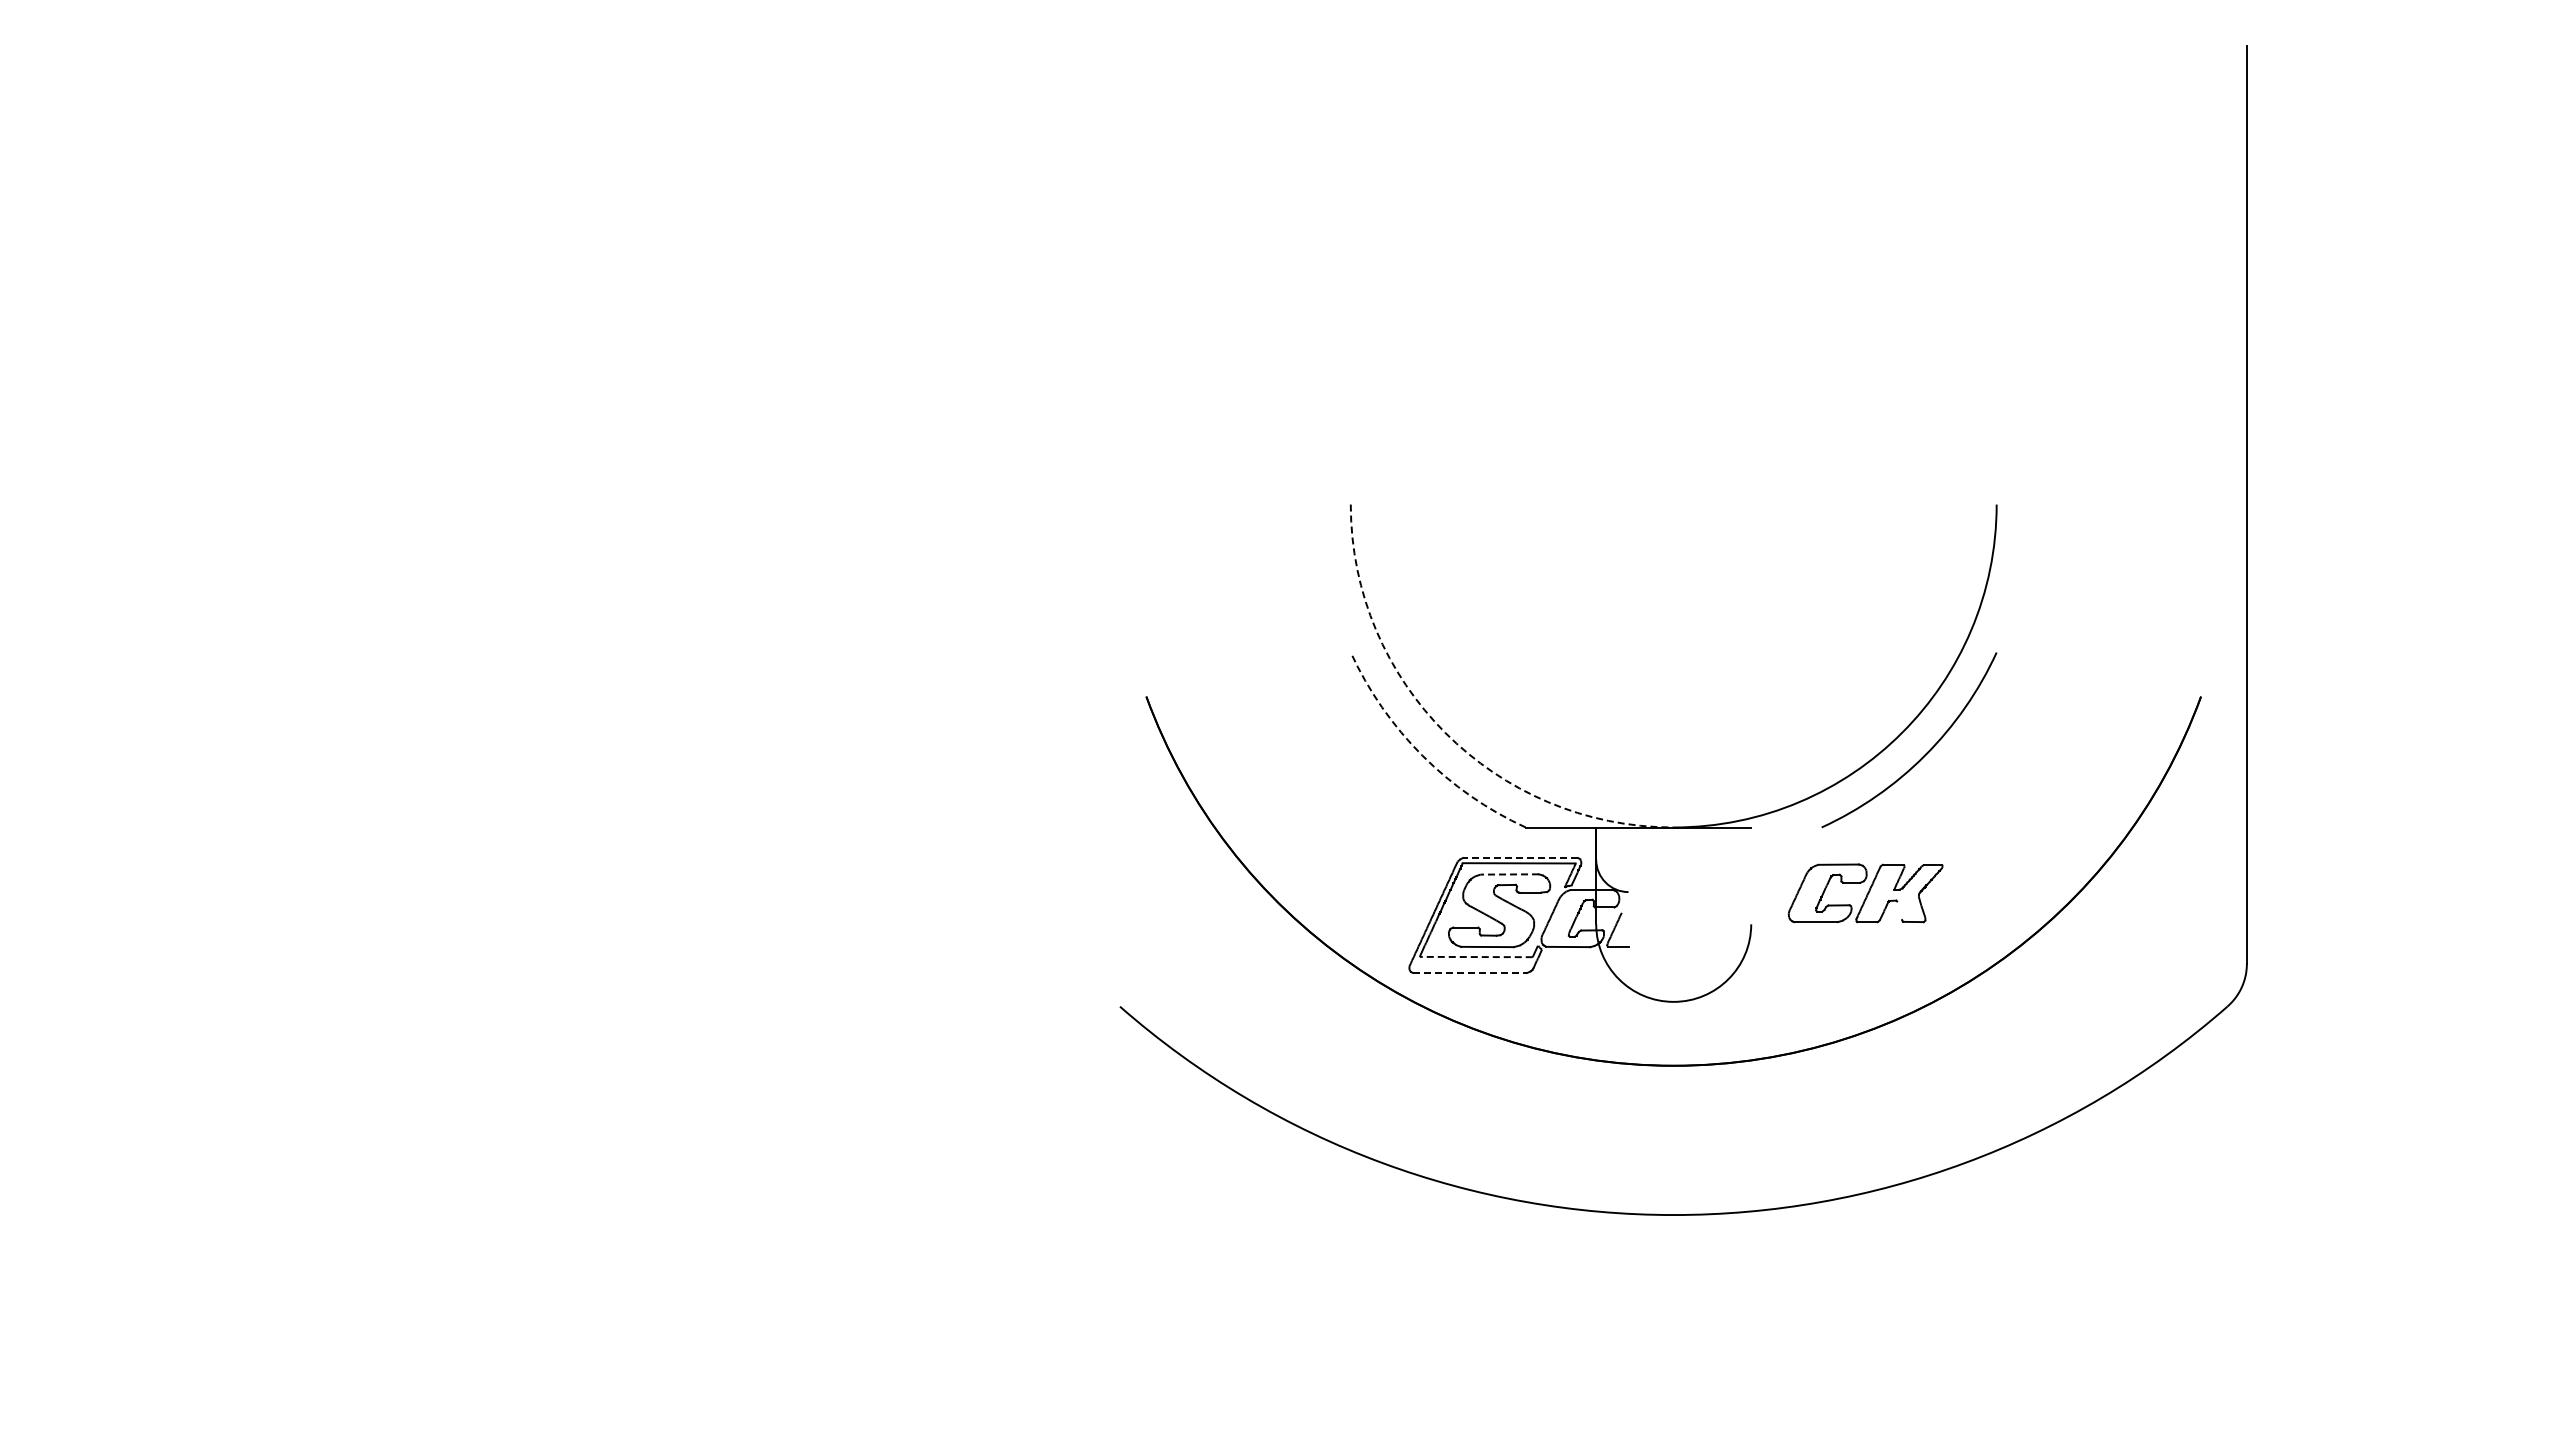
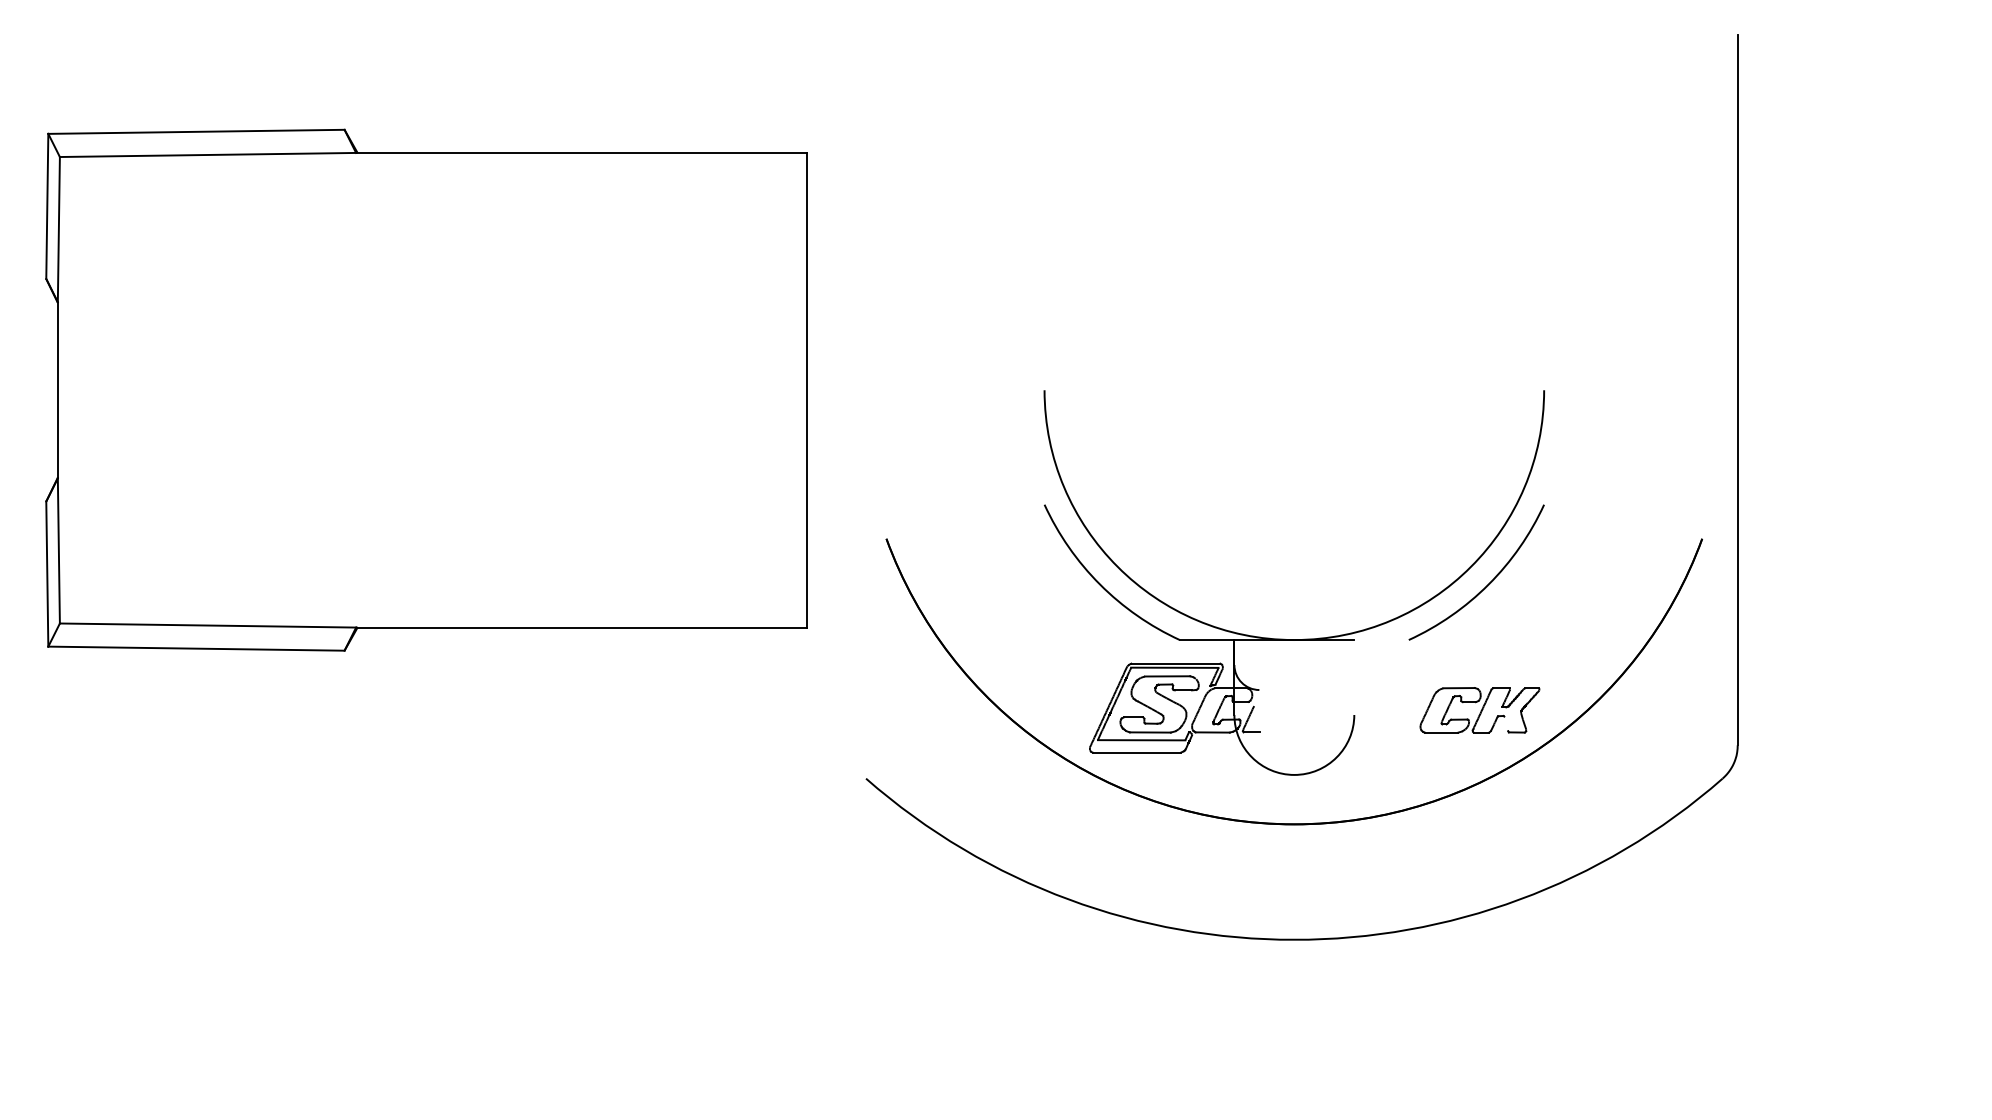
part: (551, 504) -> (426, 390), added
arc: (1445, 732) -> (1117, 566), dashed -> solid
arc: (1422, 755) -> (1100, 584), dashed -> solid
line: (1520, 858) -> (1175, 664), dashed -> solid
line: (1509, 874) -> (1167, 676), dashed -> solid
part: (1865, 893) -> (1479, 710), moved
line: (1476, 957) -> (1141, 740), dashed -> solid
line: (1470, 972) -> (1137, 752), dashed -> solid

